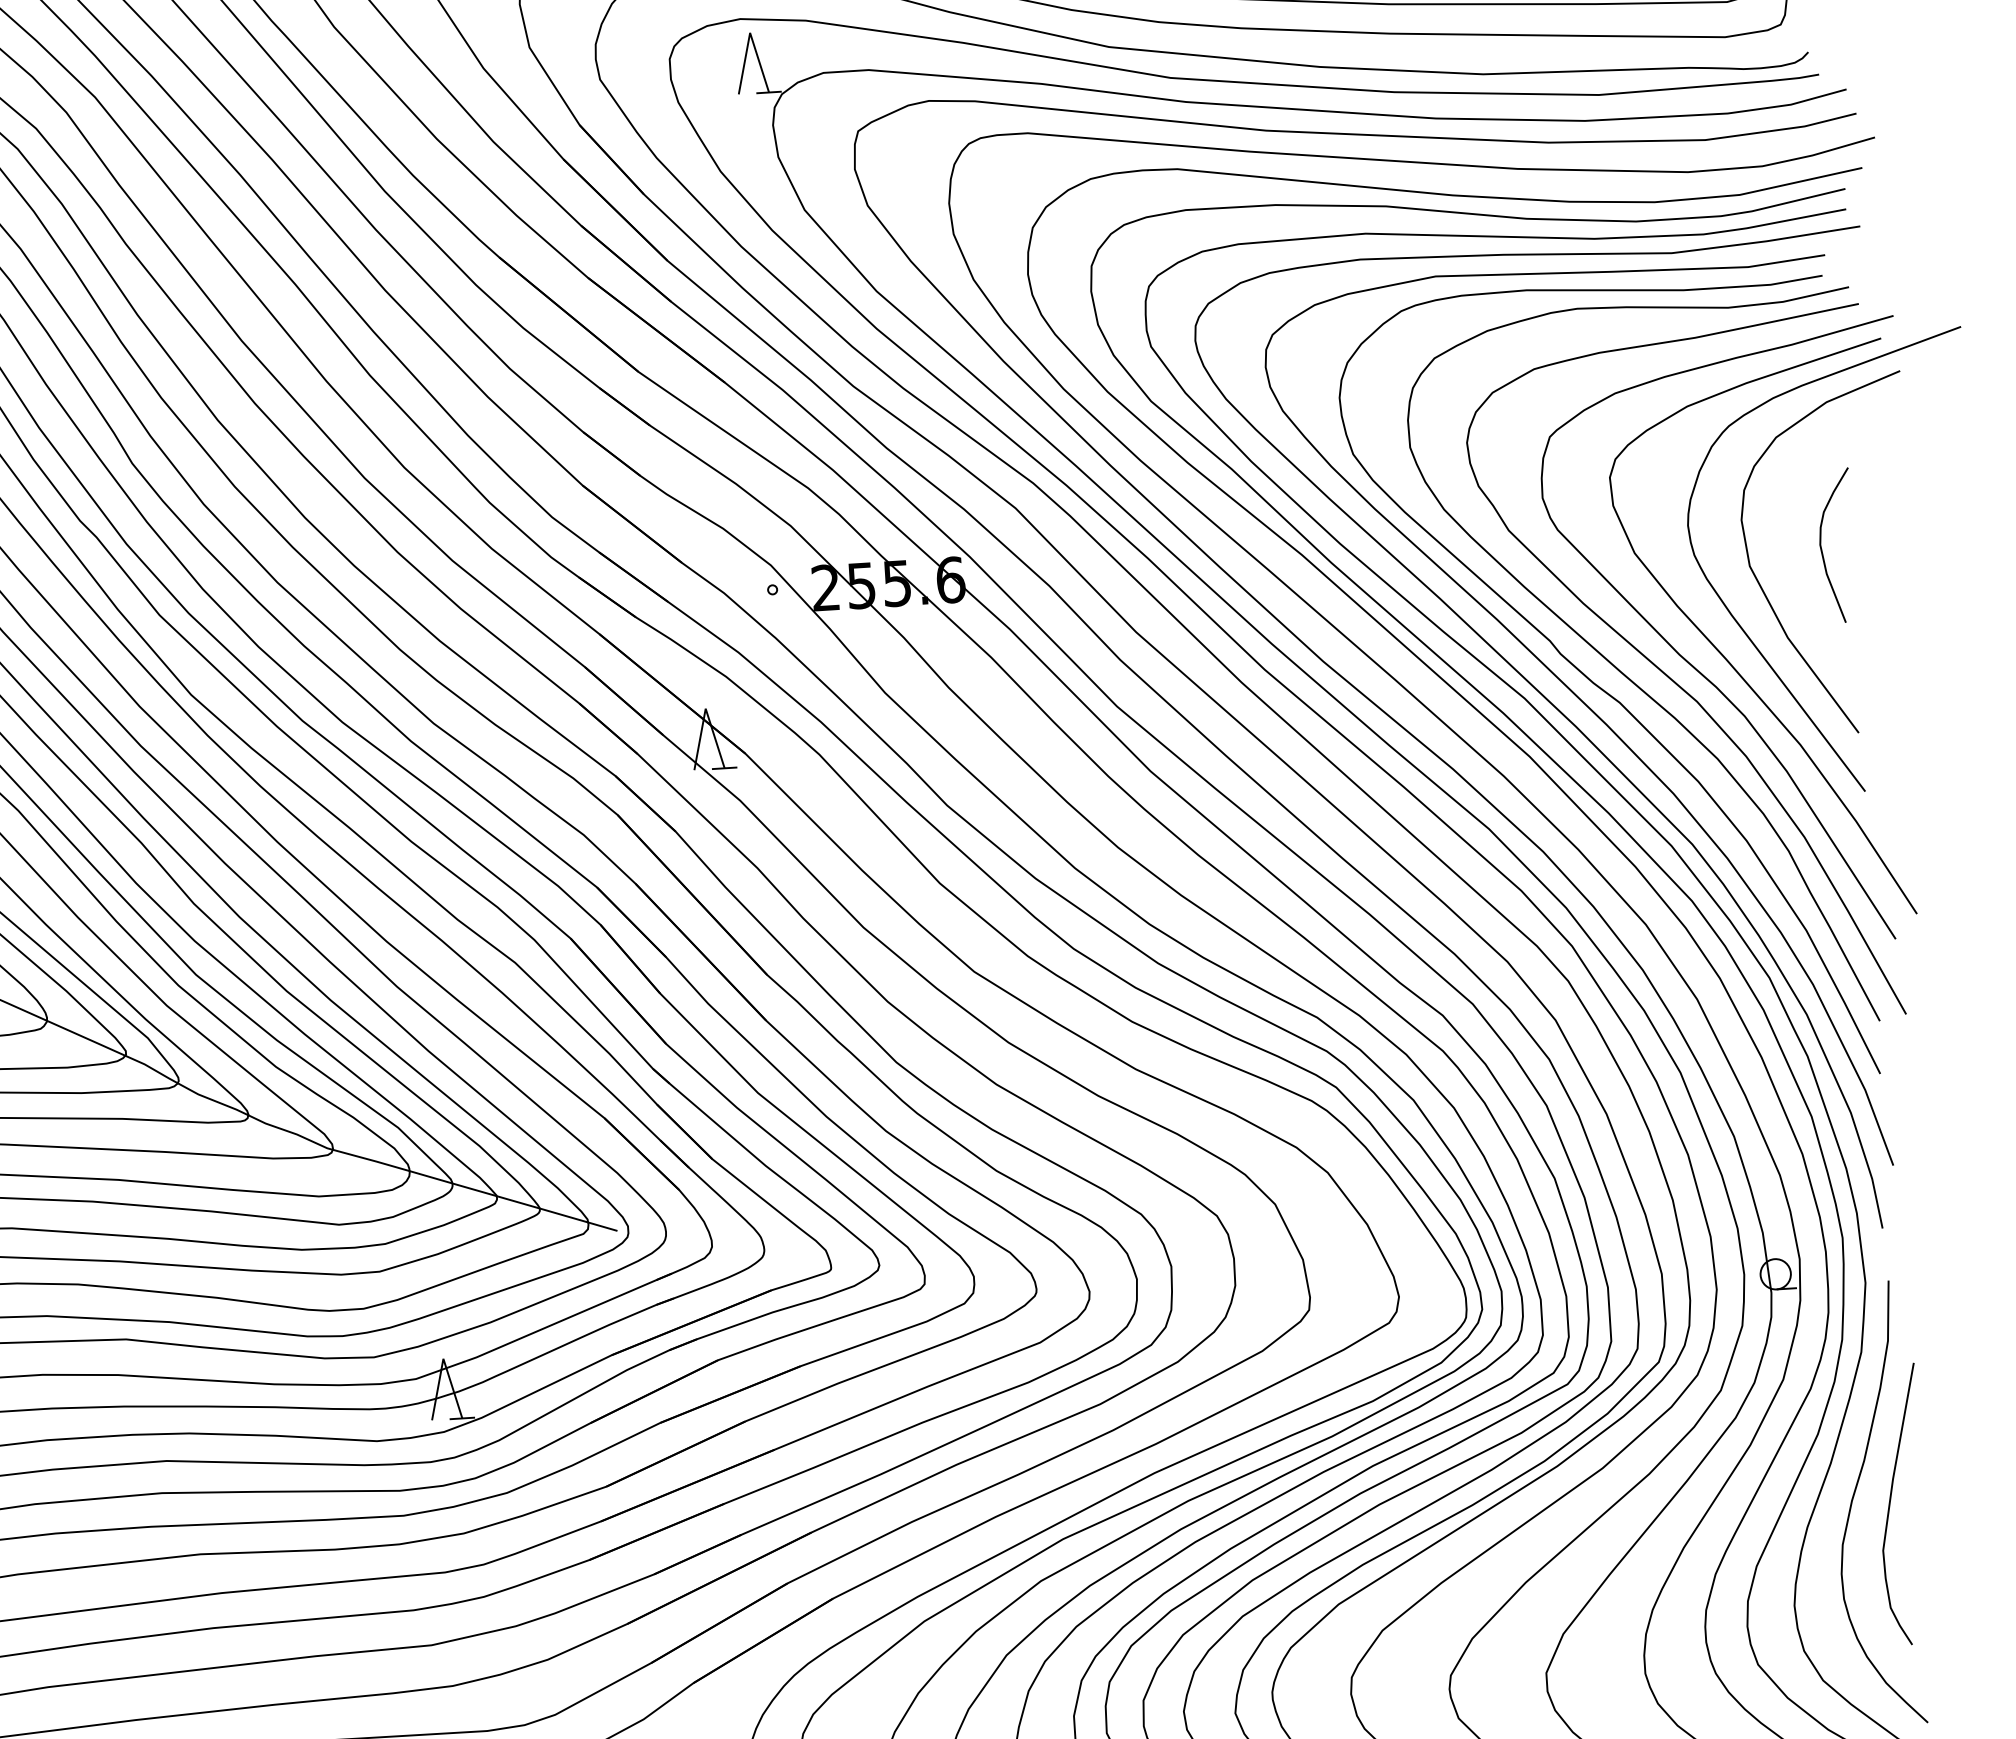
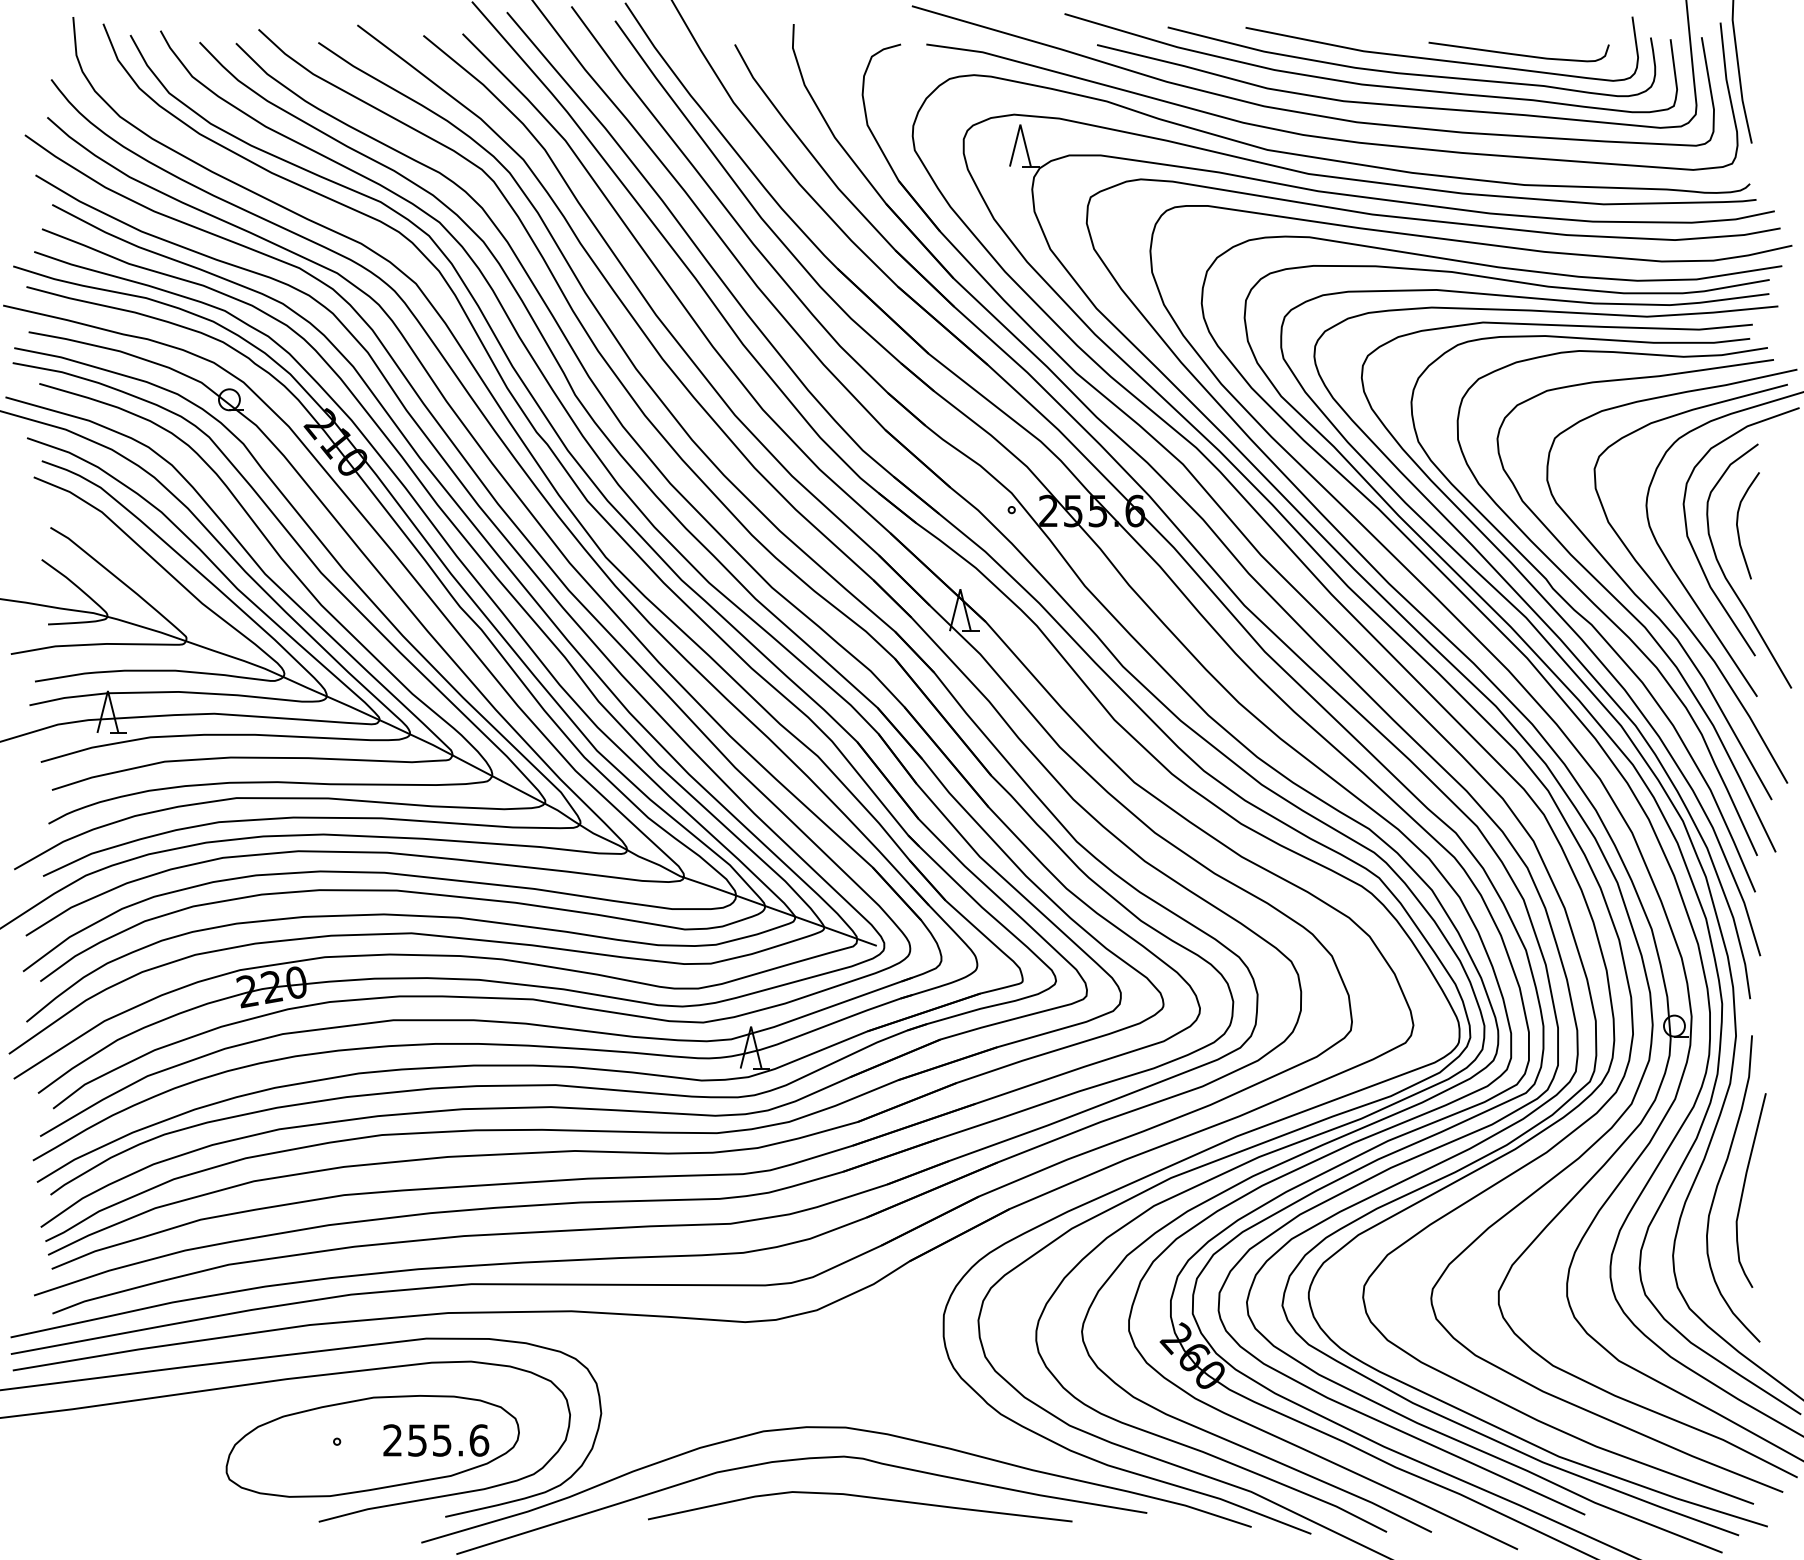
curve: (1811, 623) -> (1727, 578), added

